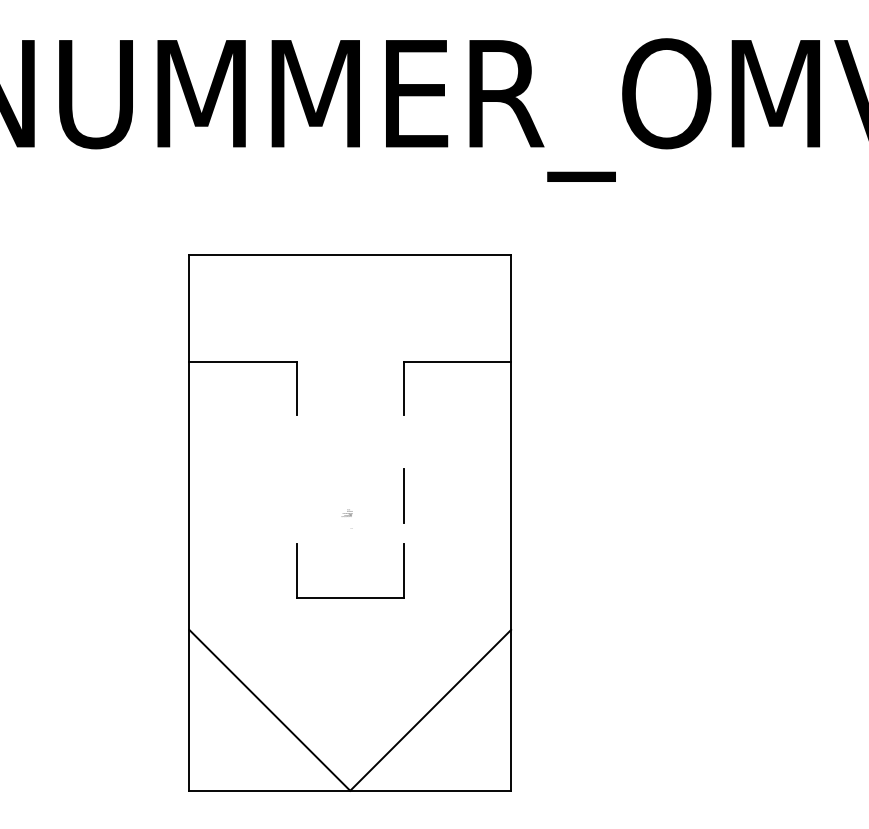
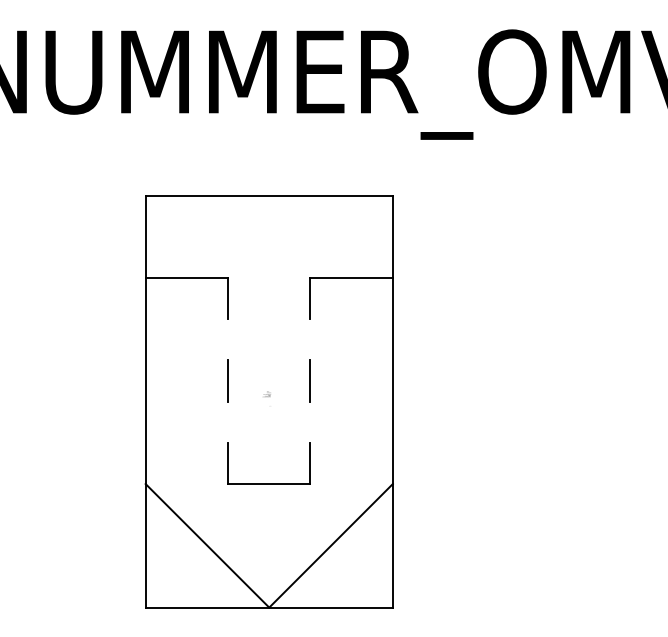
line: (296, 495) -> (227, 380), added
part: (350, 597) -> (269, 483), moved

